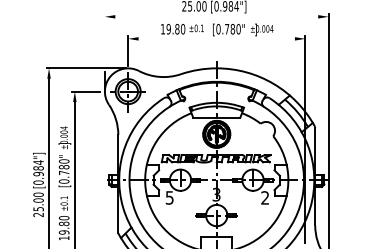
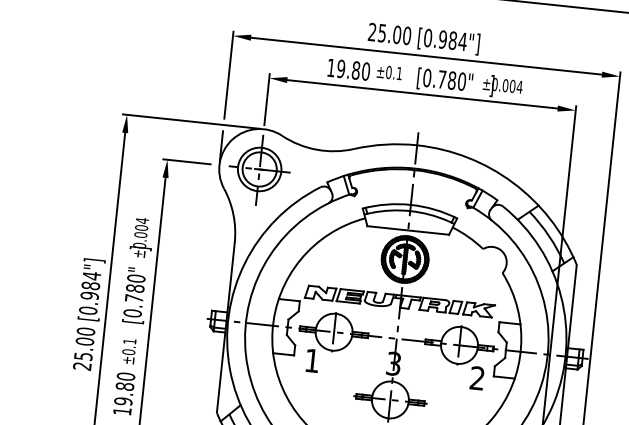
line: (216, 16) -> (426, 55), added
line: (216, 38) -> (422, 93), added
line: (104, 39) -> (228, 75), added
text: (169, 197) -> (311, 360), 5 -> 1

